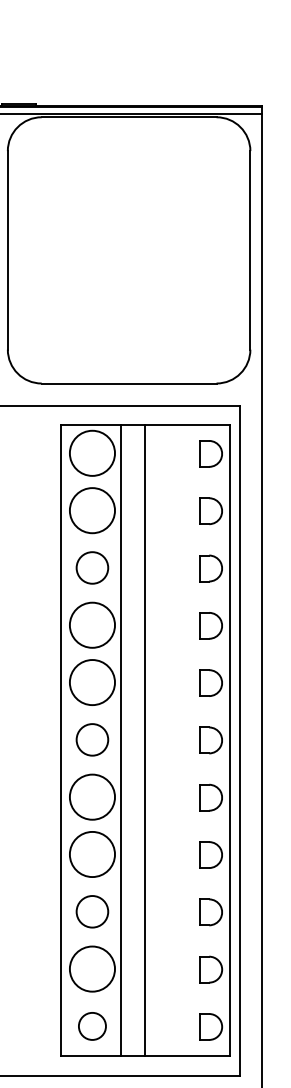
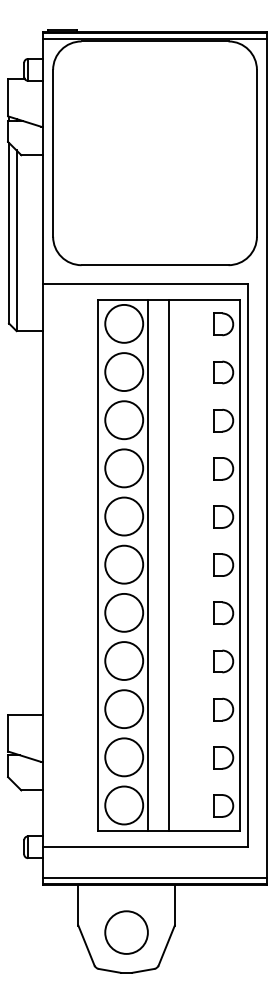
circle: (92, 568) -> (124, 420), size x1.43
circle: (92, 739) -> (124, 564), size x1.43
circle: (92, 912) -> (124, 709), size x1.43
circle: (92, 1026) -> (124, 805), size x1.67

